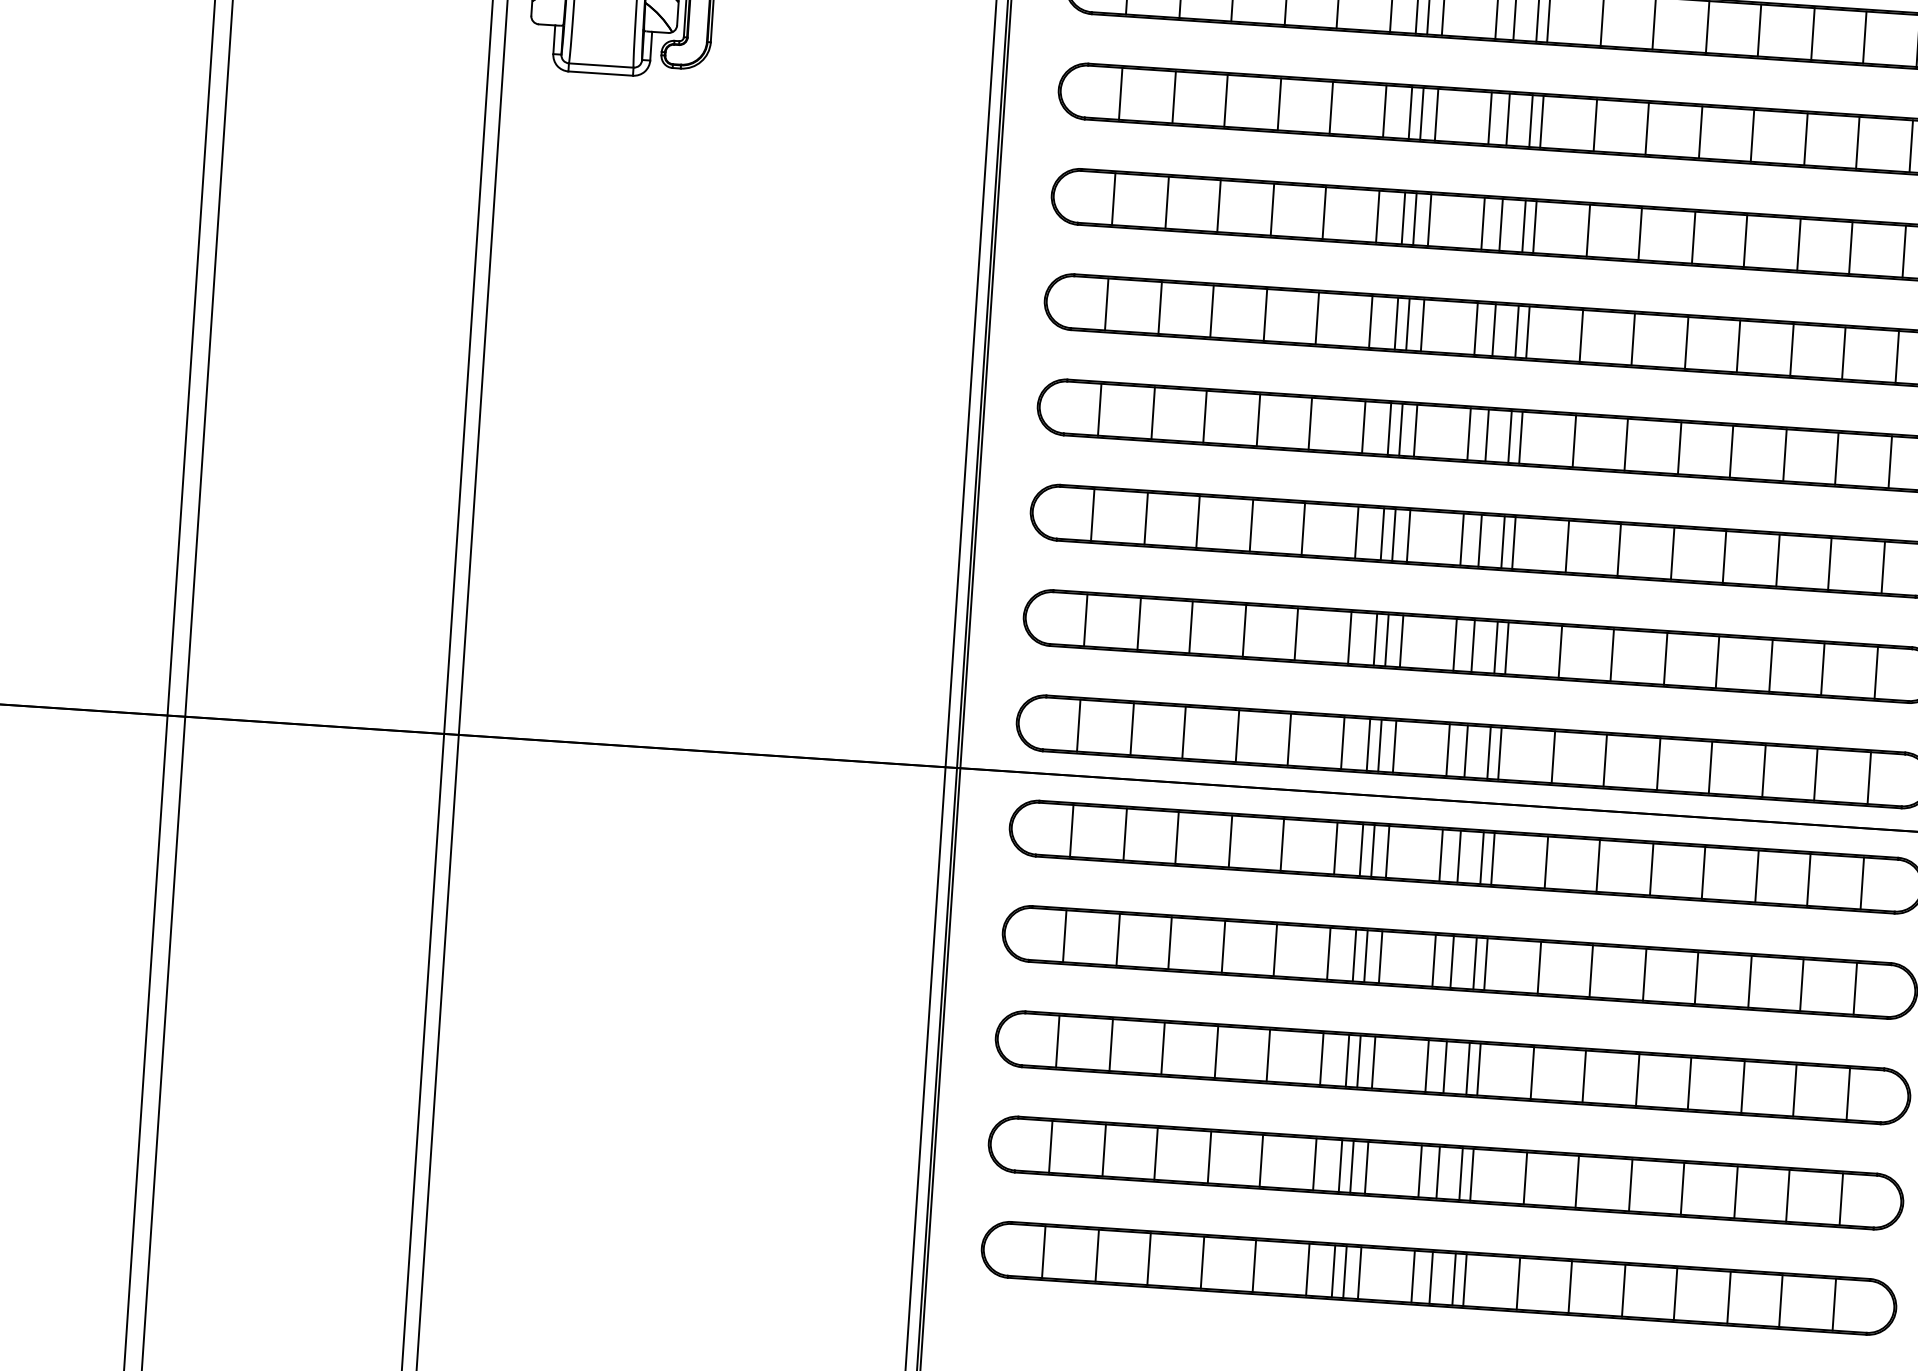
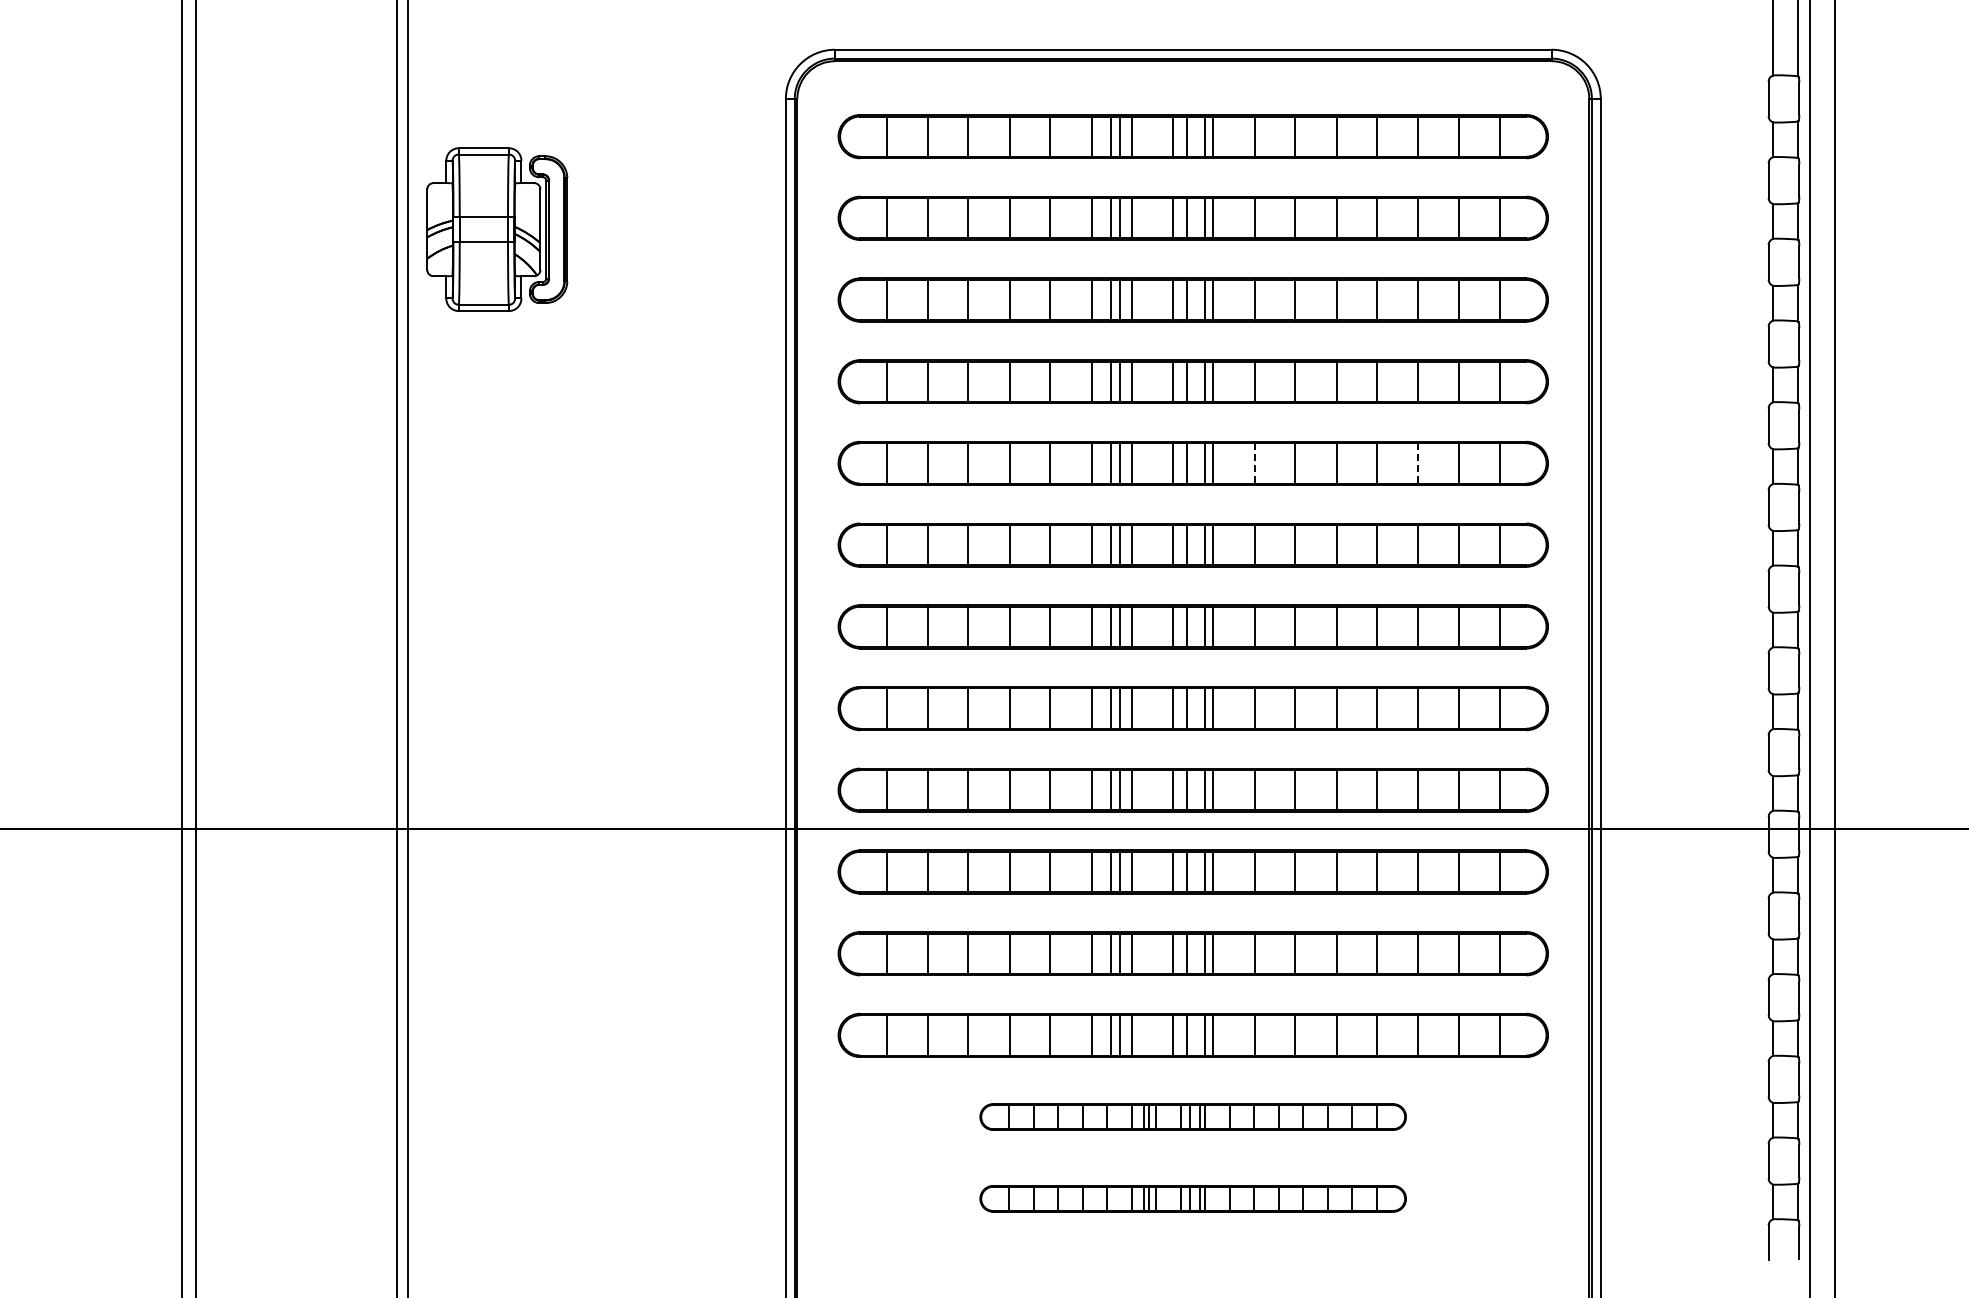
line: (1580, 335) -> (1254, 463), solid -> dashed
line: (1792, 350) -> (1418, 463), solid -> dashed
part: (1445, 1172) -> (1192, 1116), size x0.6
part: (1437, 1277) -> (1192, 1198), size x0.6

